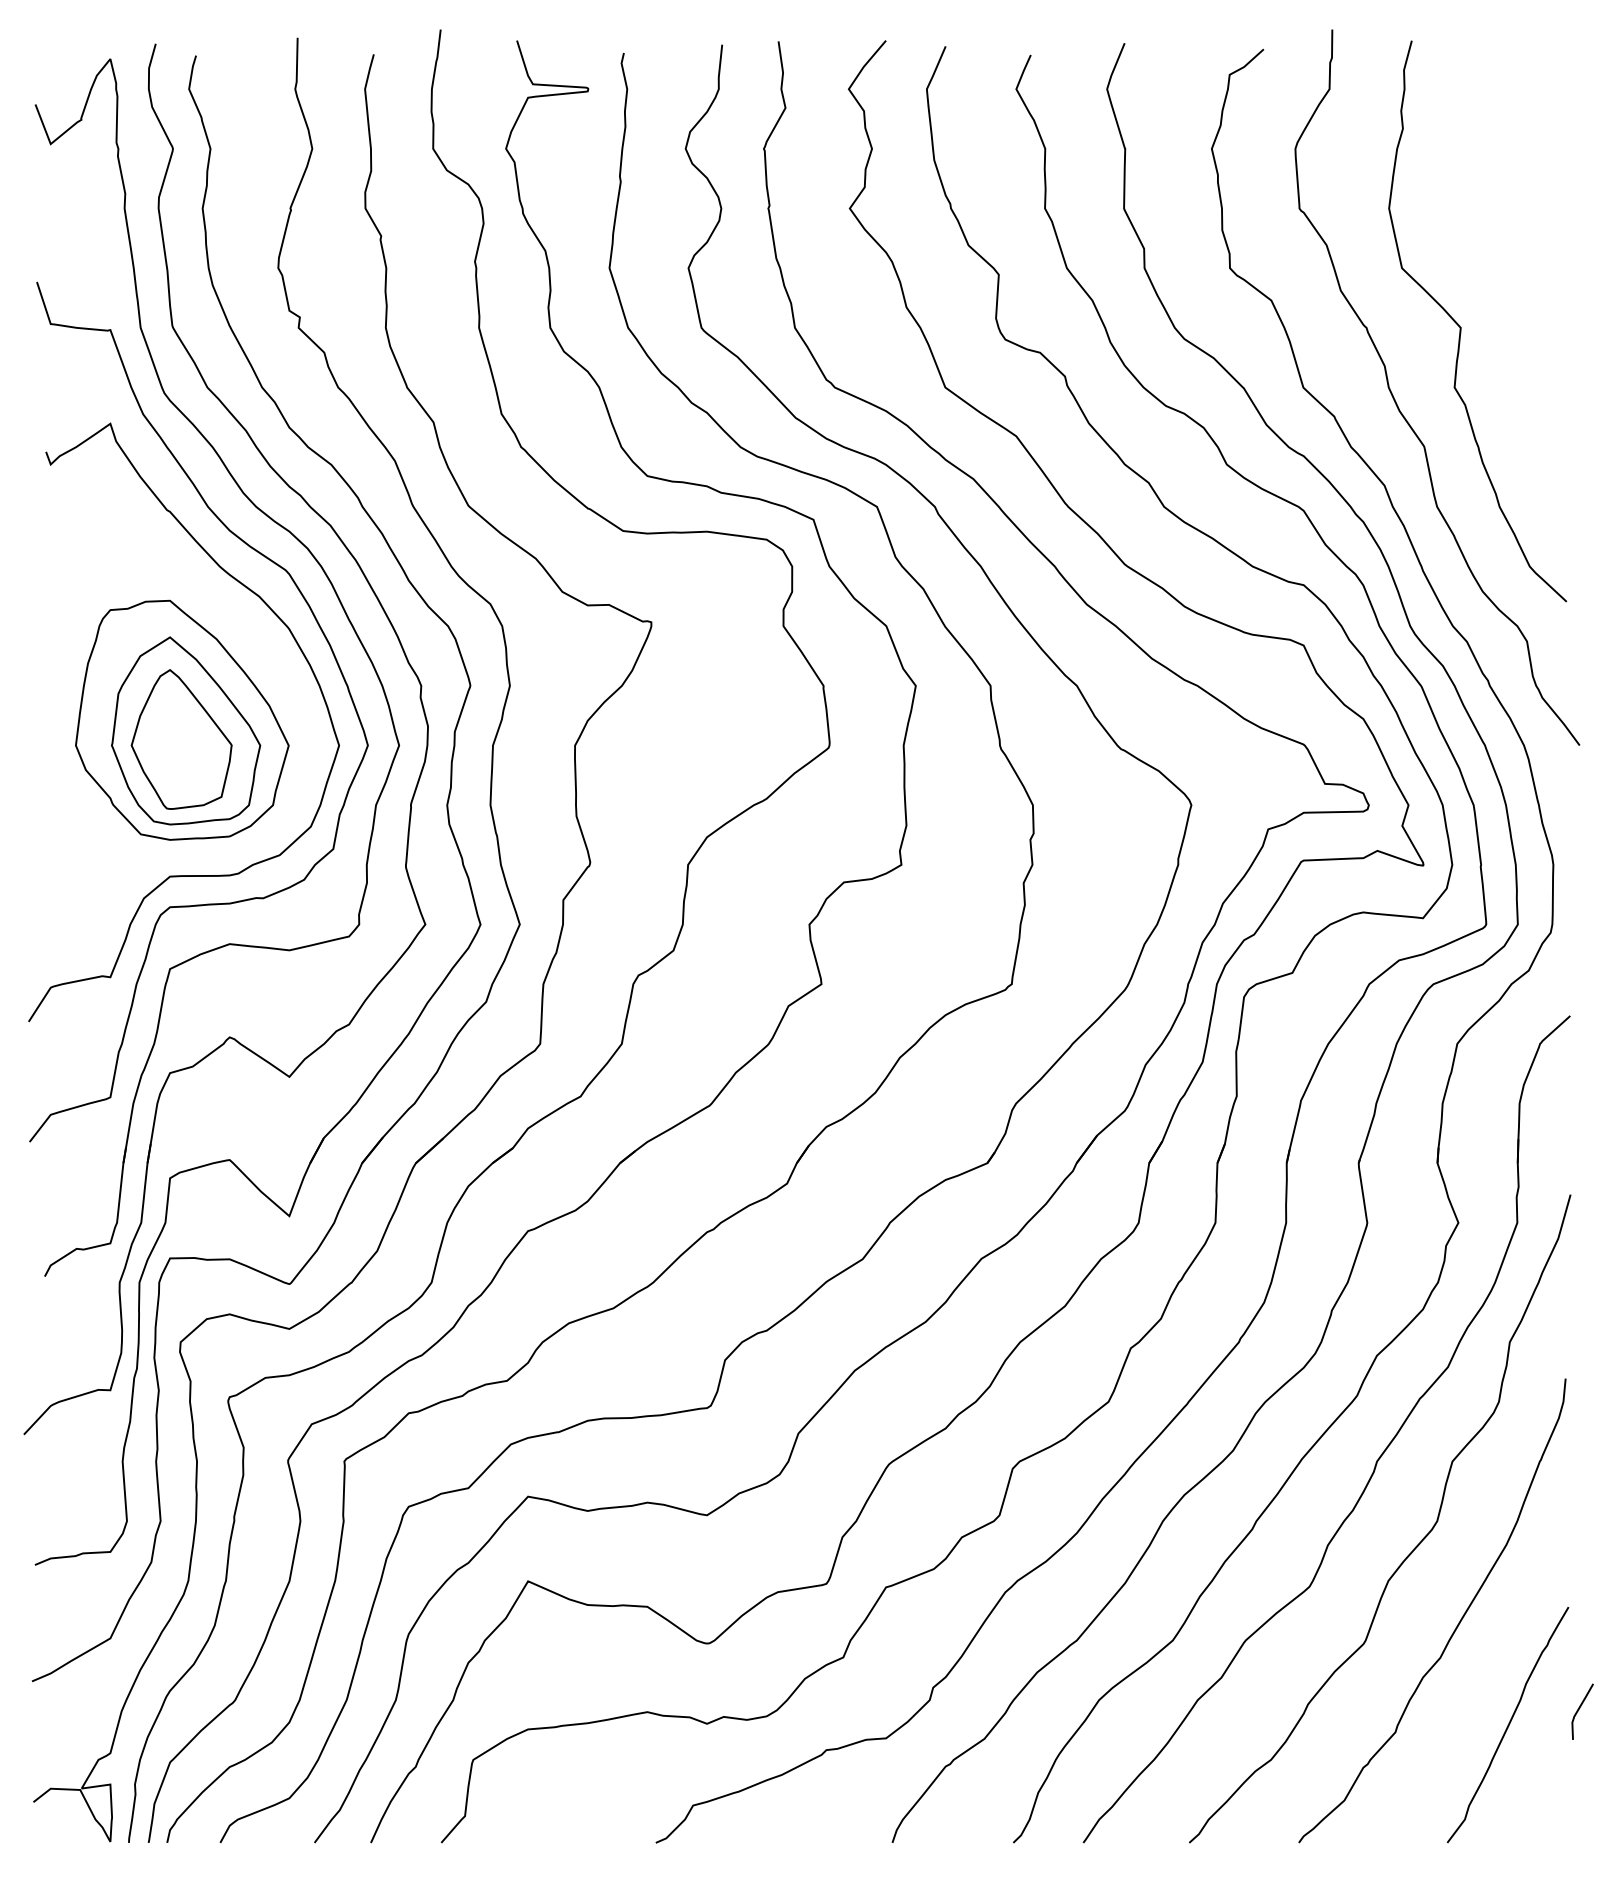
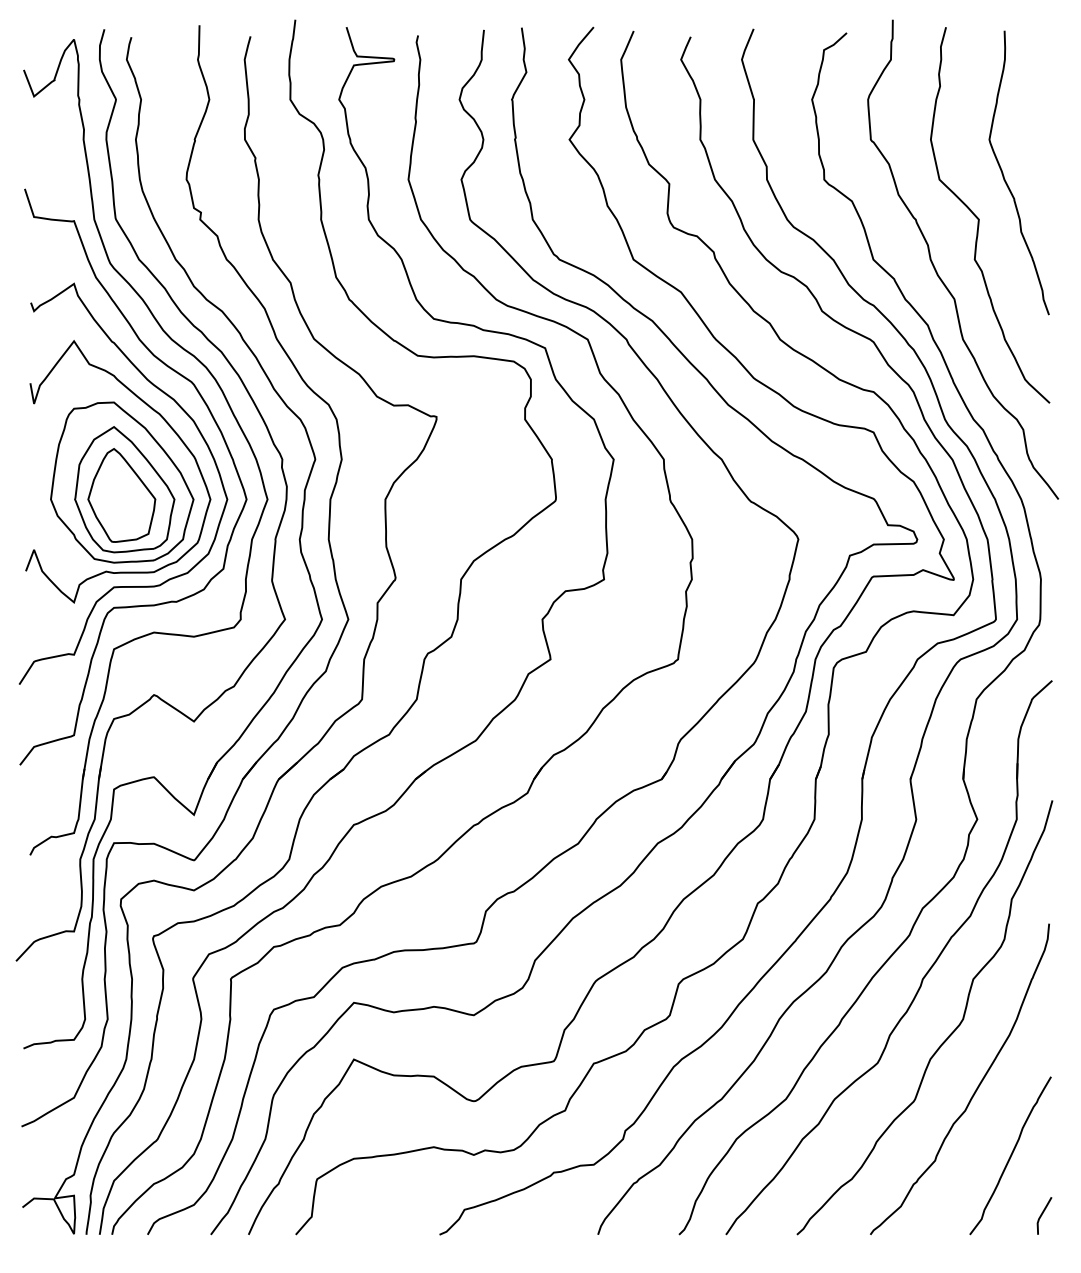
curve: (1498, 262) -> (1004, 175), added
curve: (254, 639) -> (170, 428), added
line: (1579, 1711) -> (1042, 1215), moved

